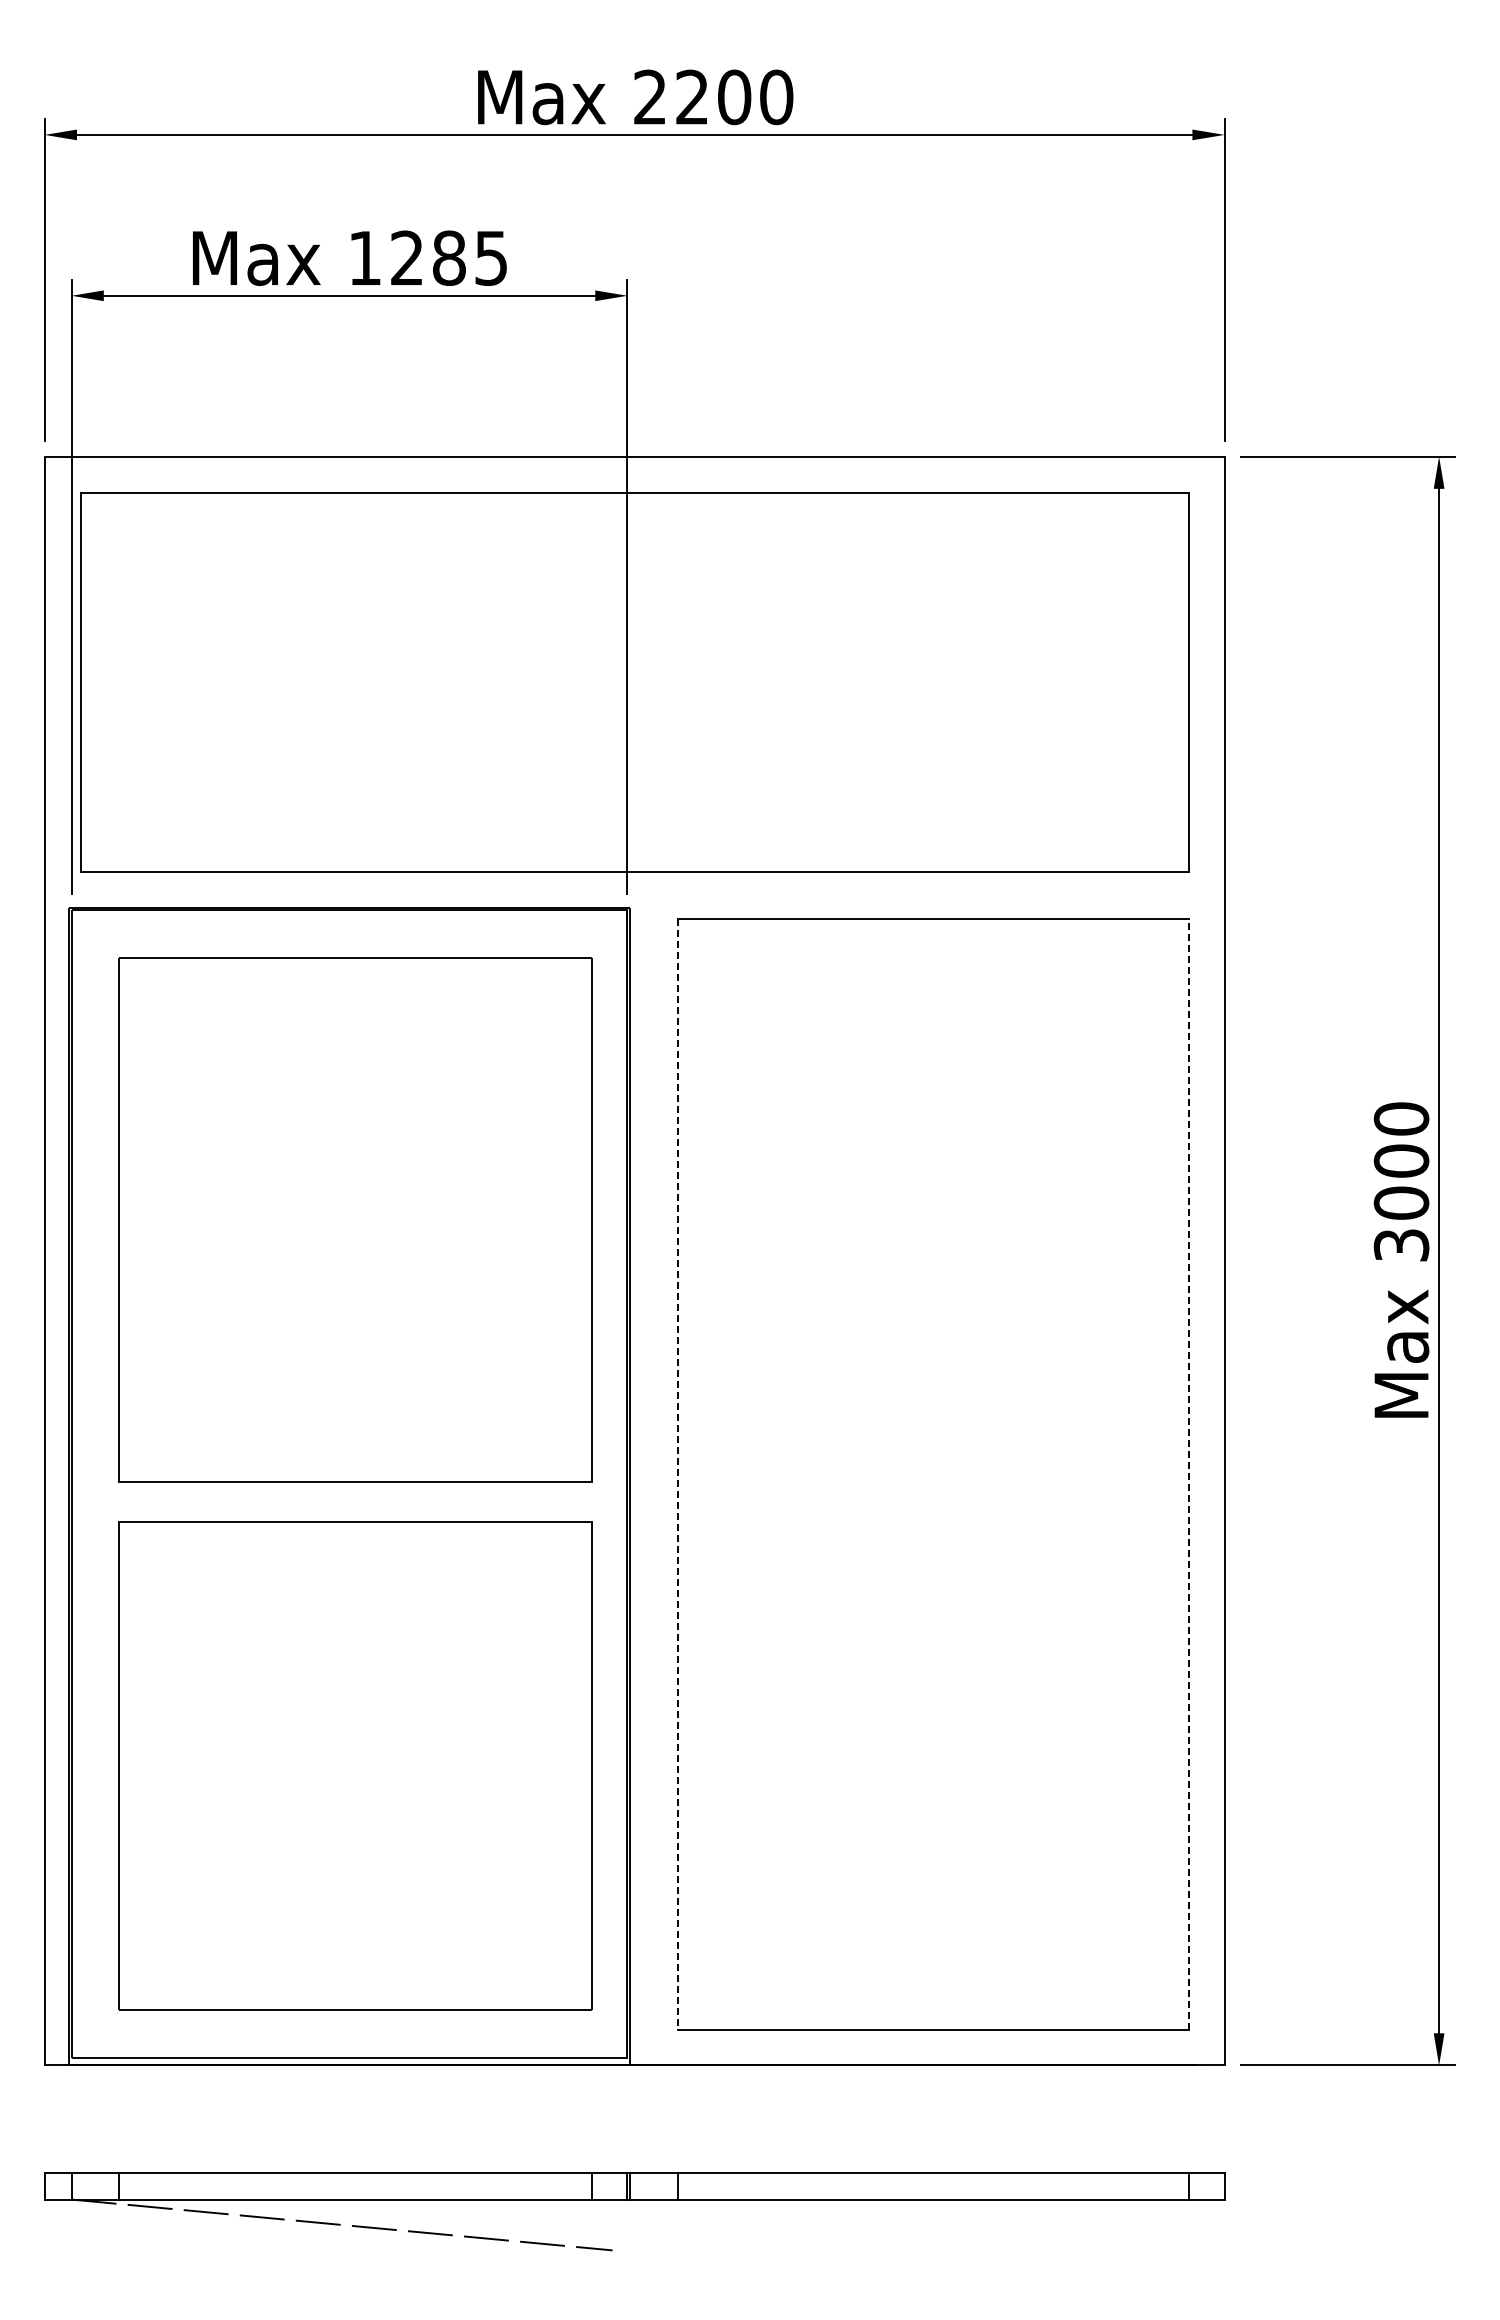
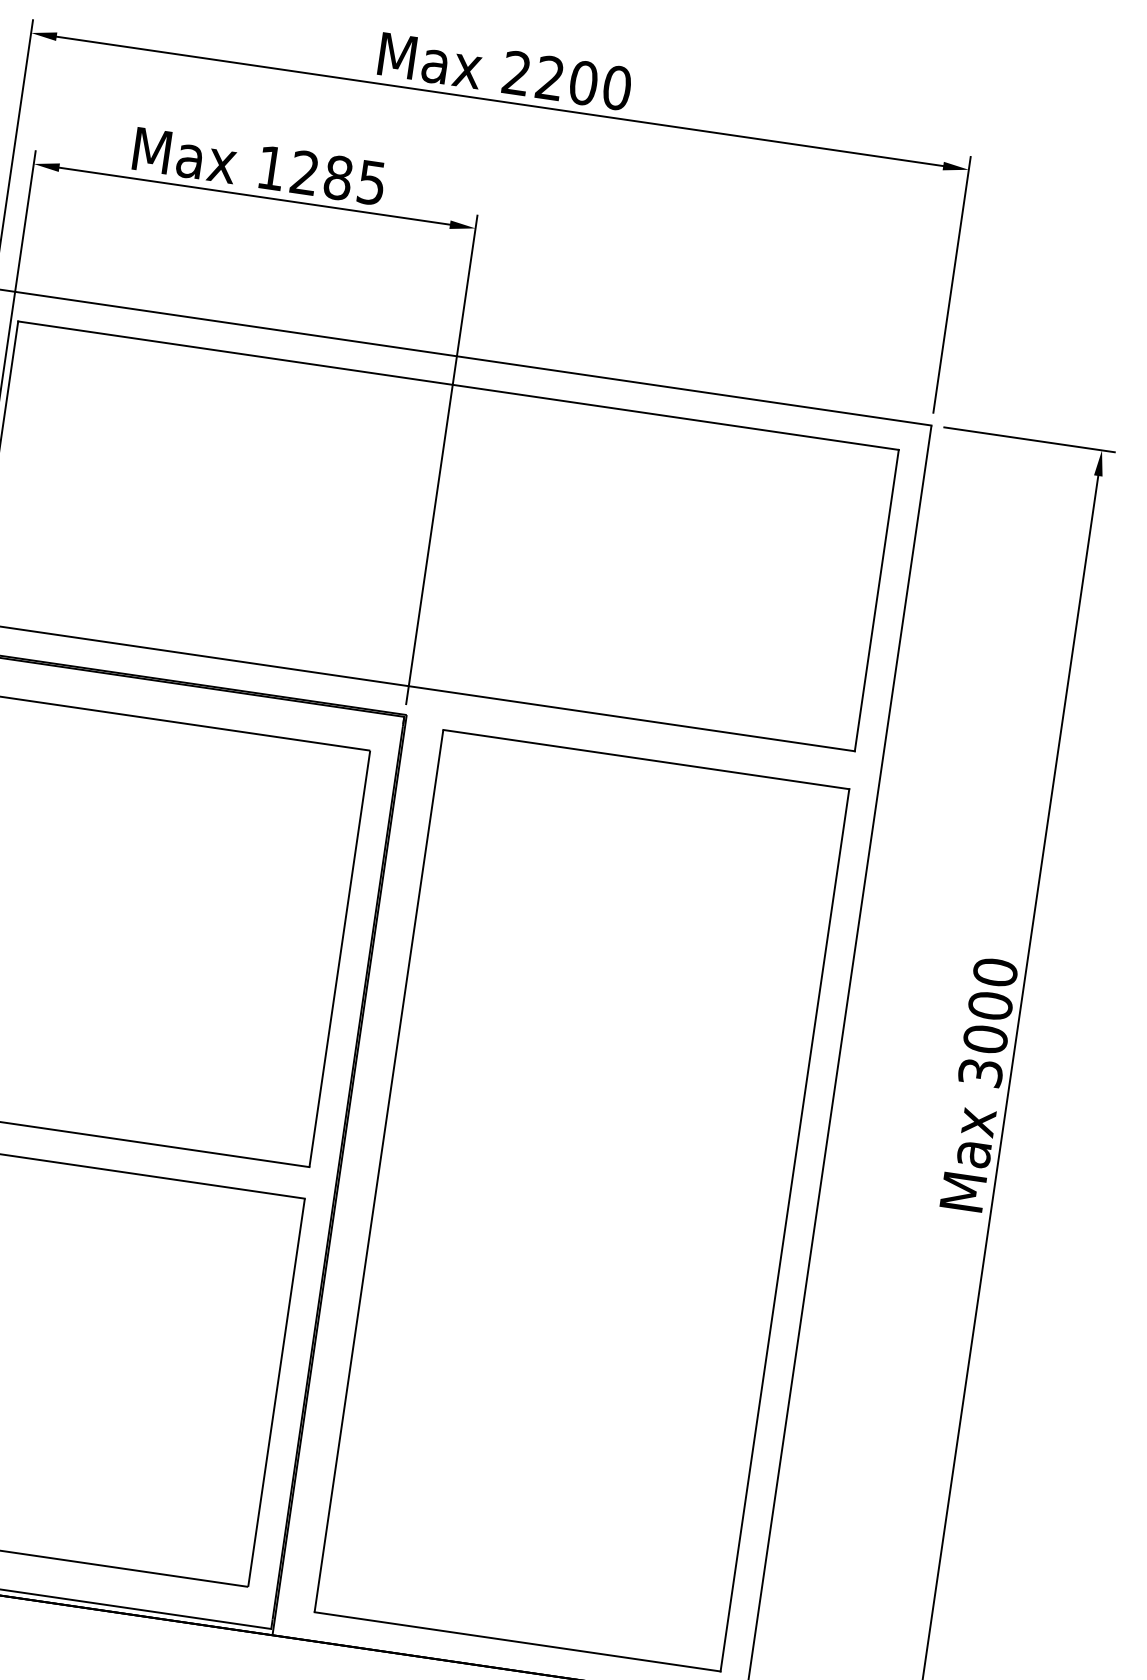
line: (1188, 1474) -> (784, 1230), dashed -> solid
line: (677, 1475) -> (378, 1171), dashed -> solid

